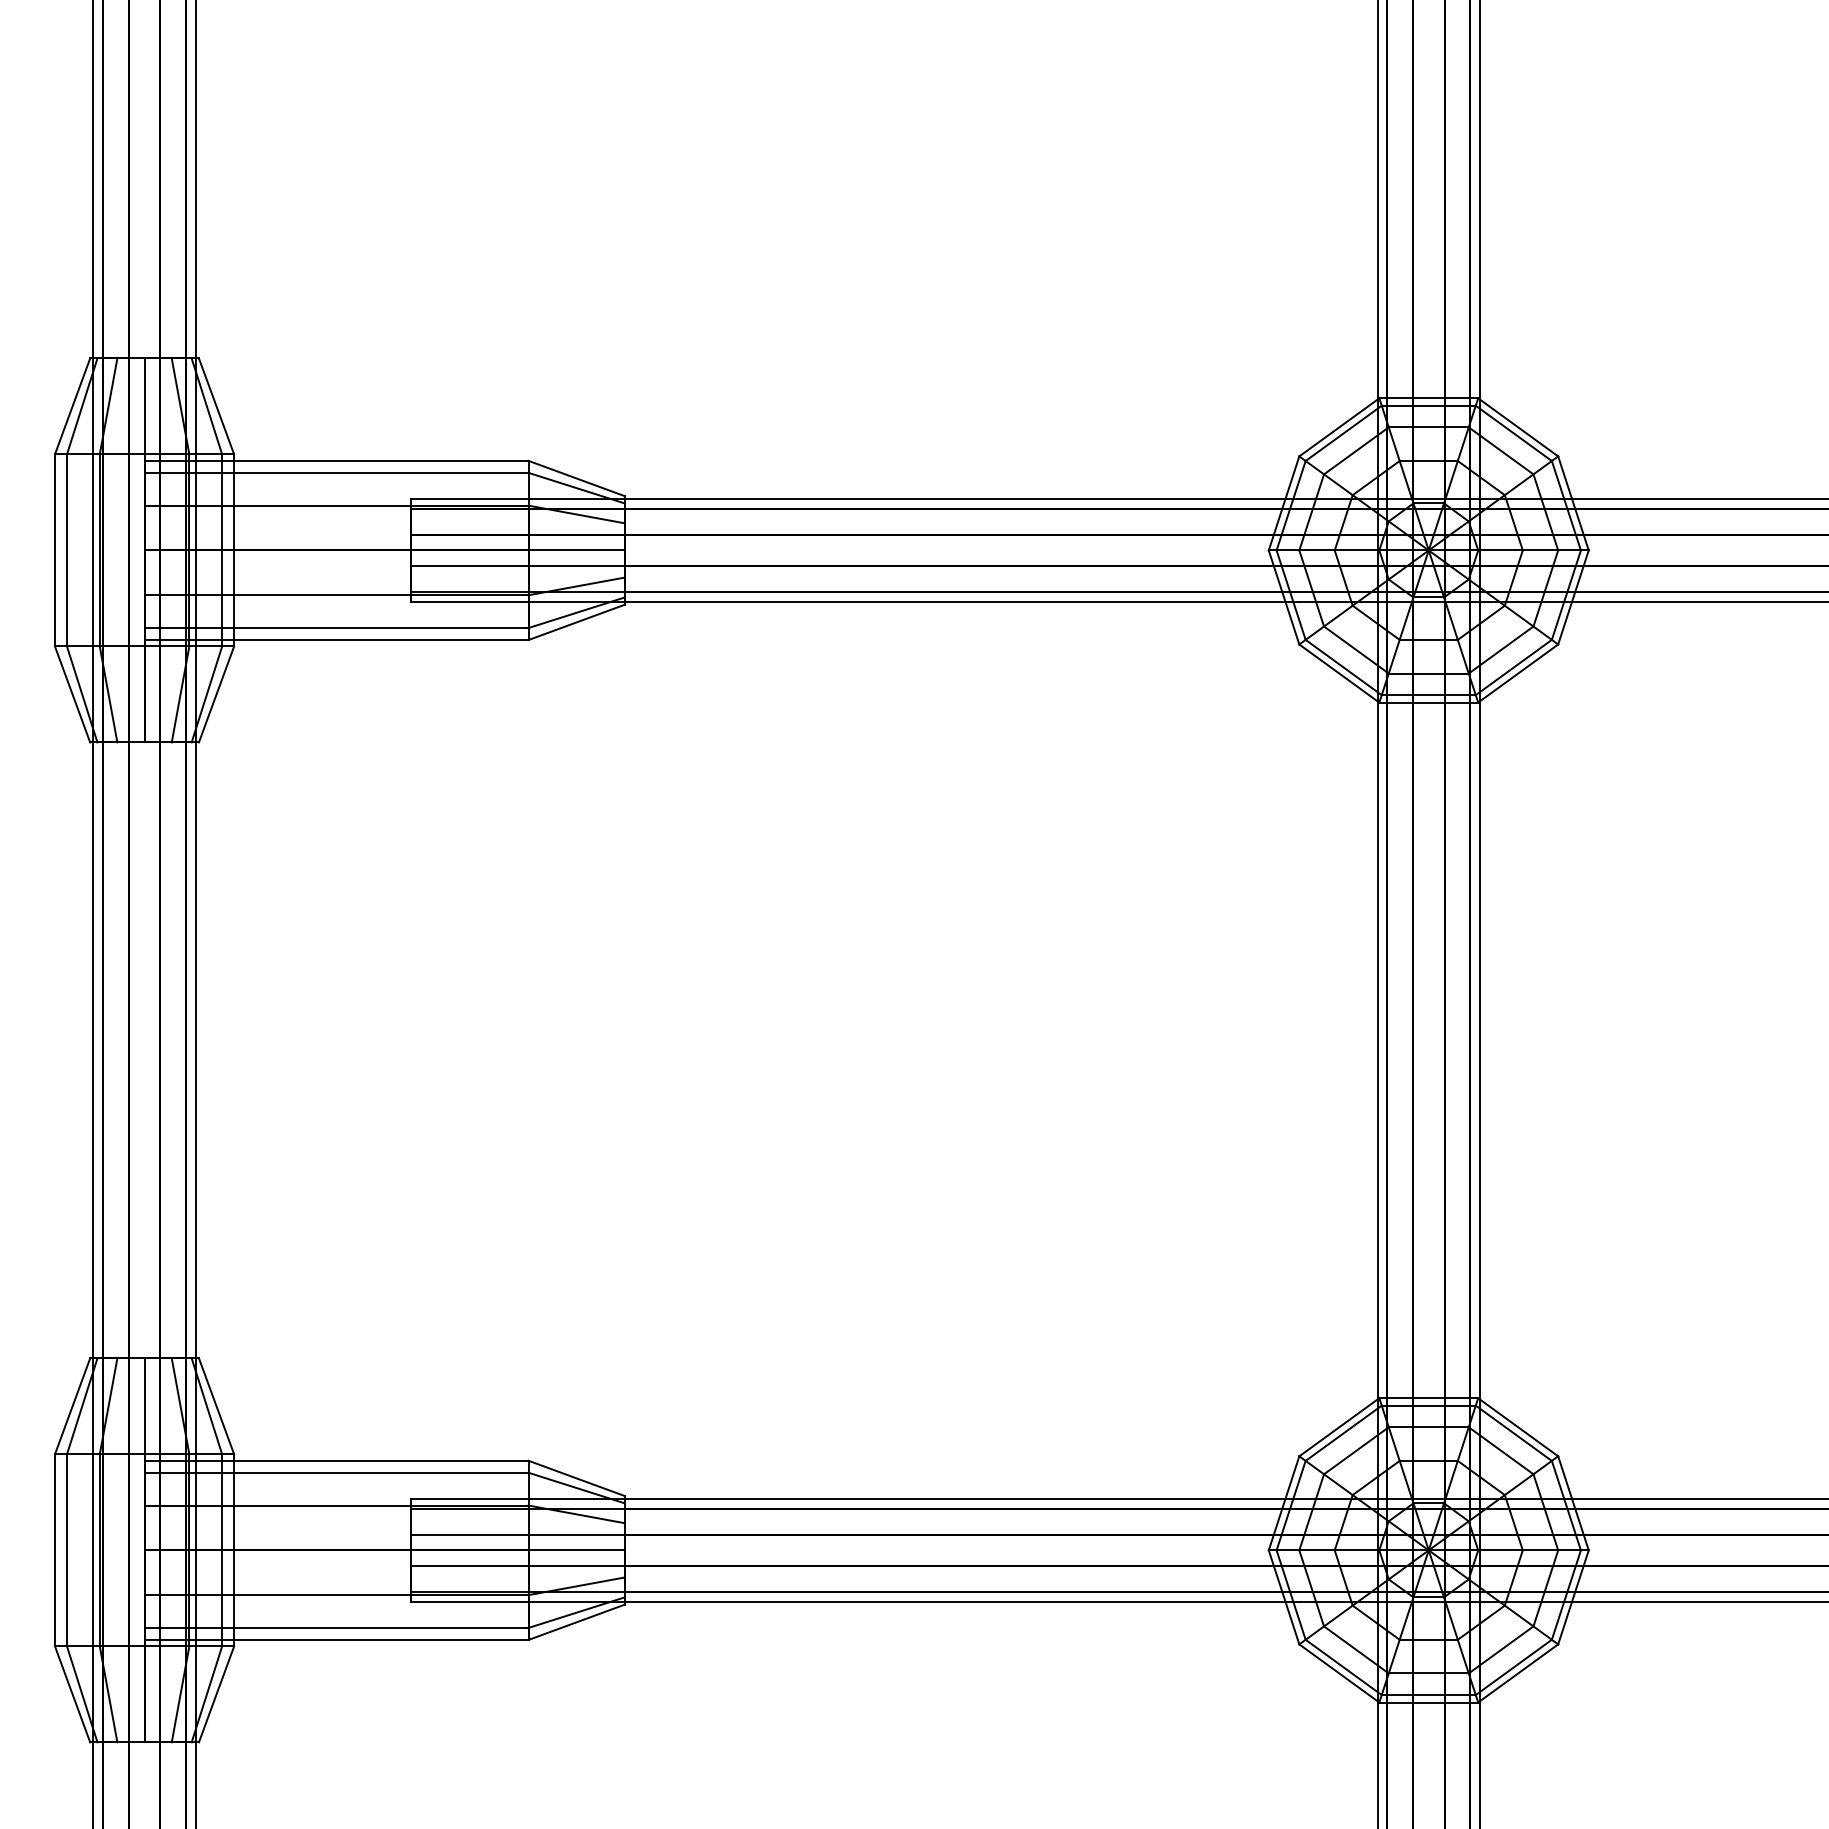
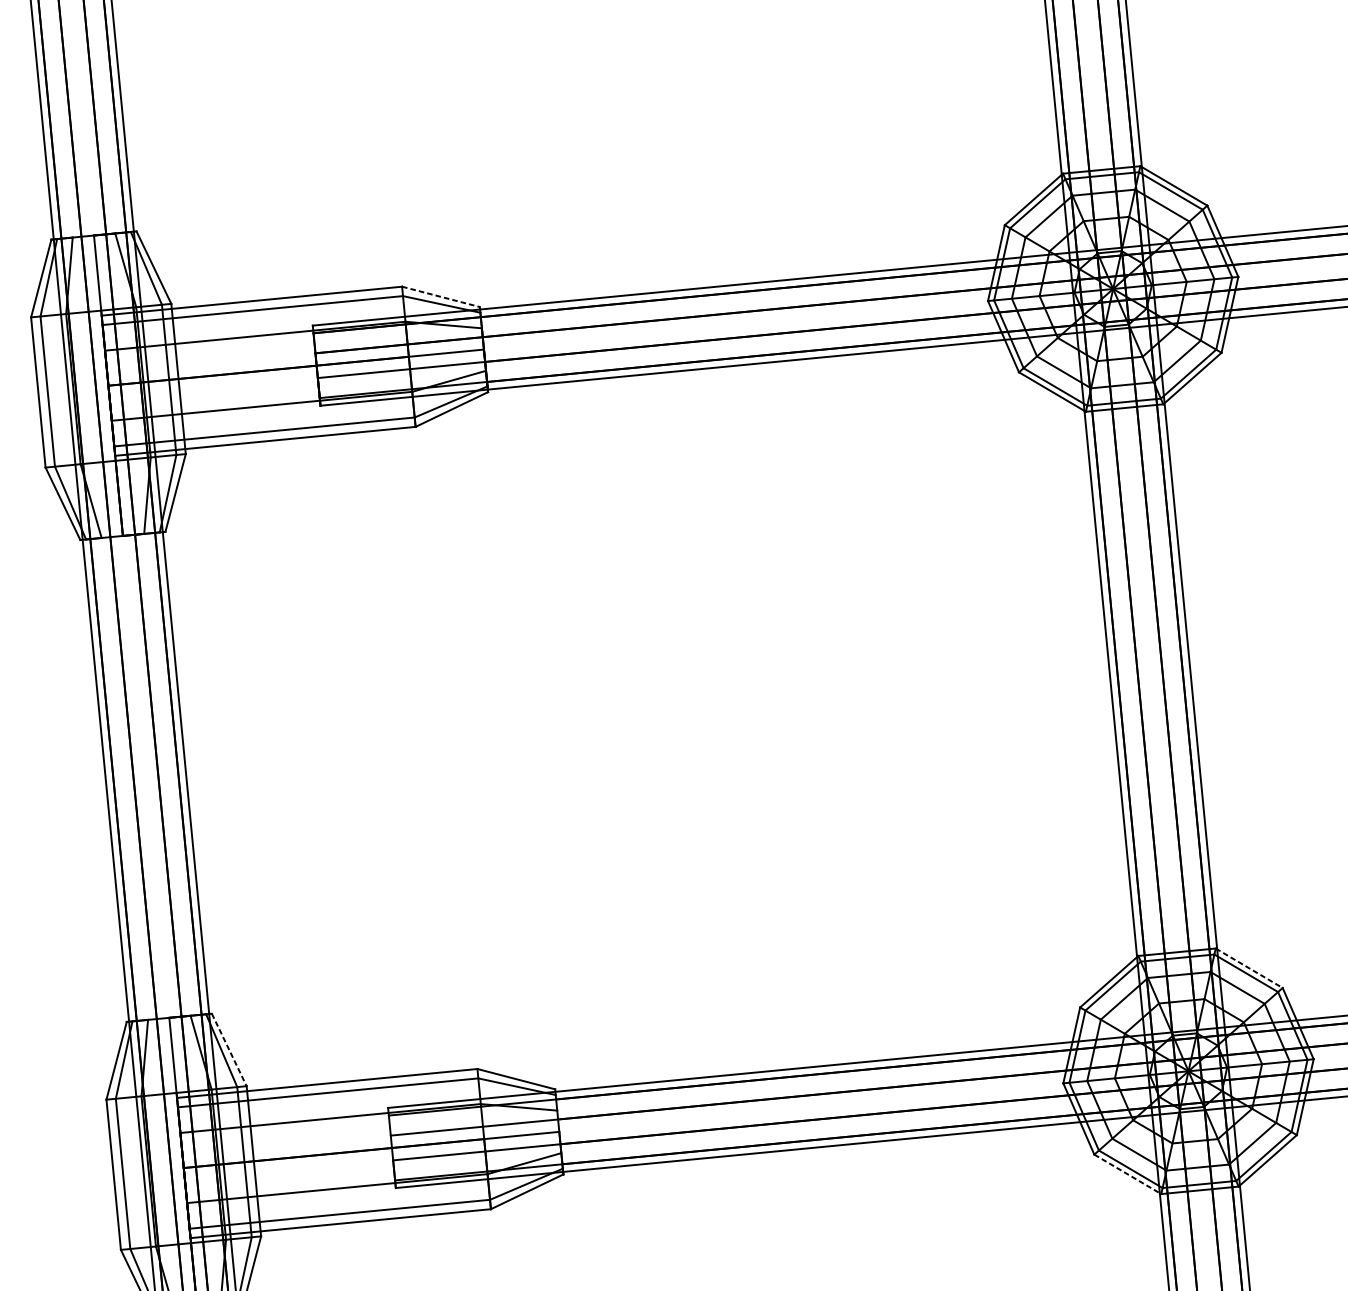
line: (576, 478) -> (440, 296), solid -> dashed
line: (216, 1406) -> (229, 1050), solid -> dashed
line: (1518, 1427) -> (1249, 968), solid -> dashed
line: (1339, 1673) -> (1127, 1174), solid -> dashed

